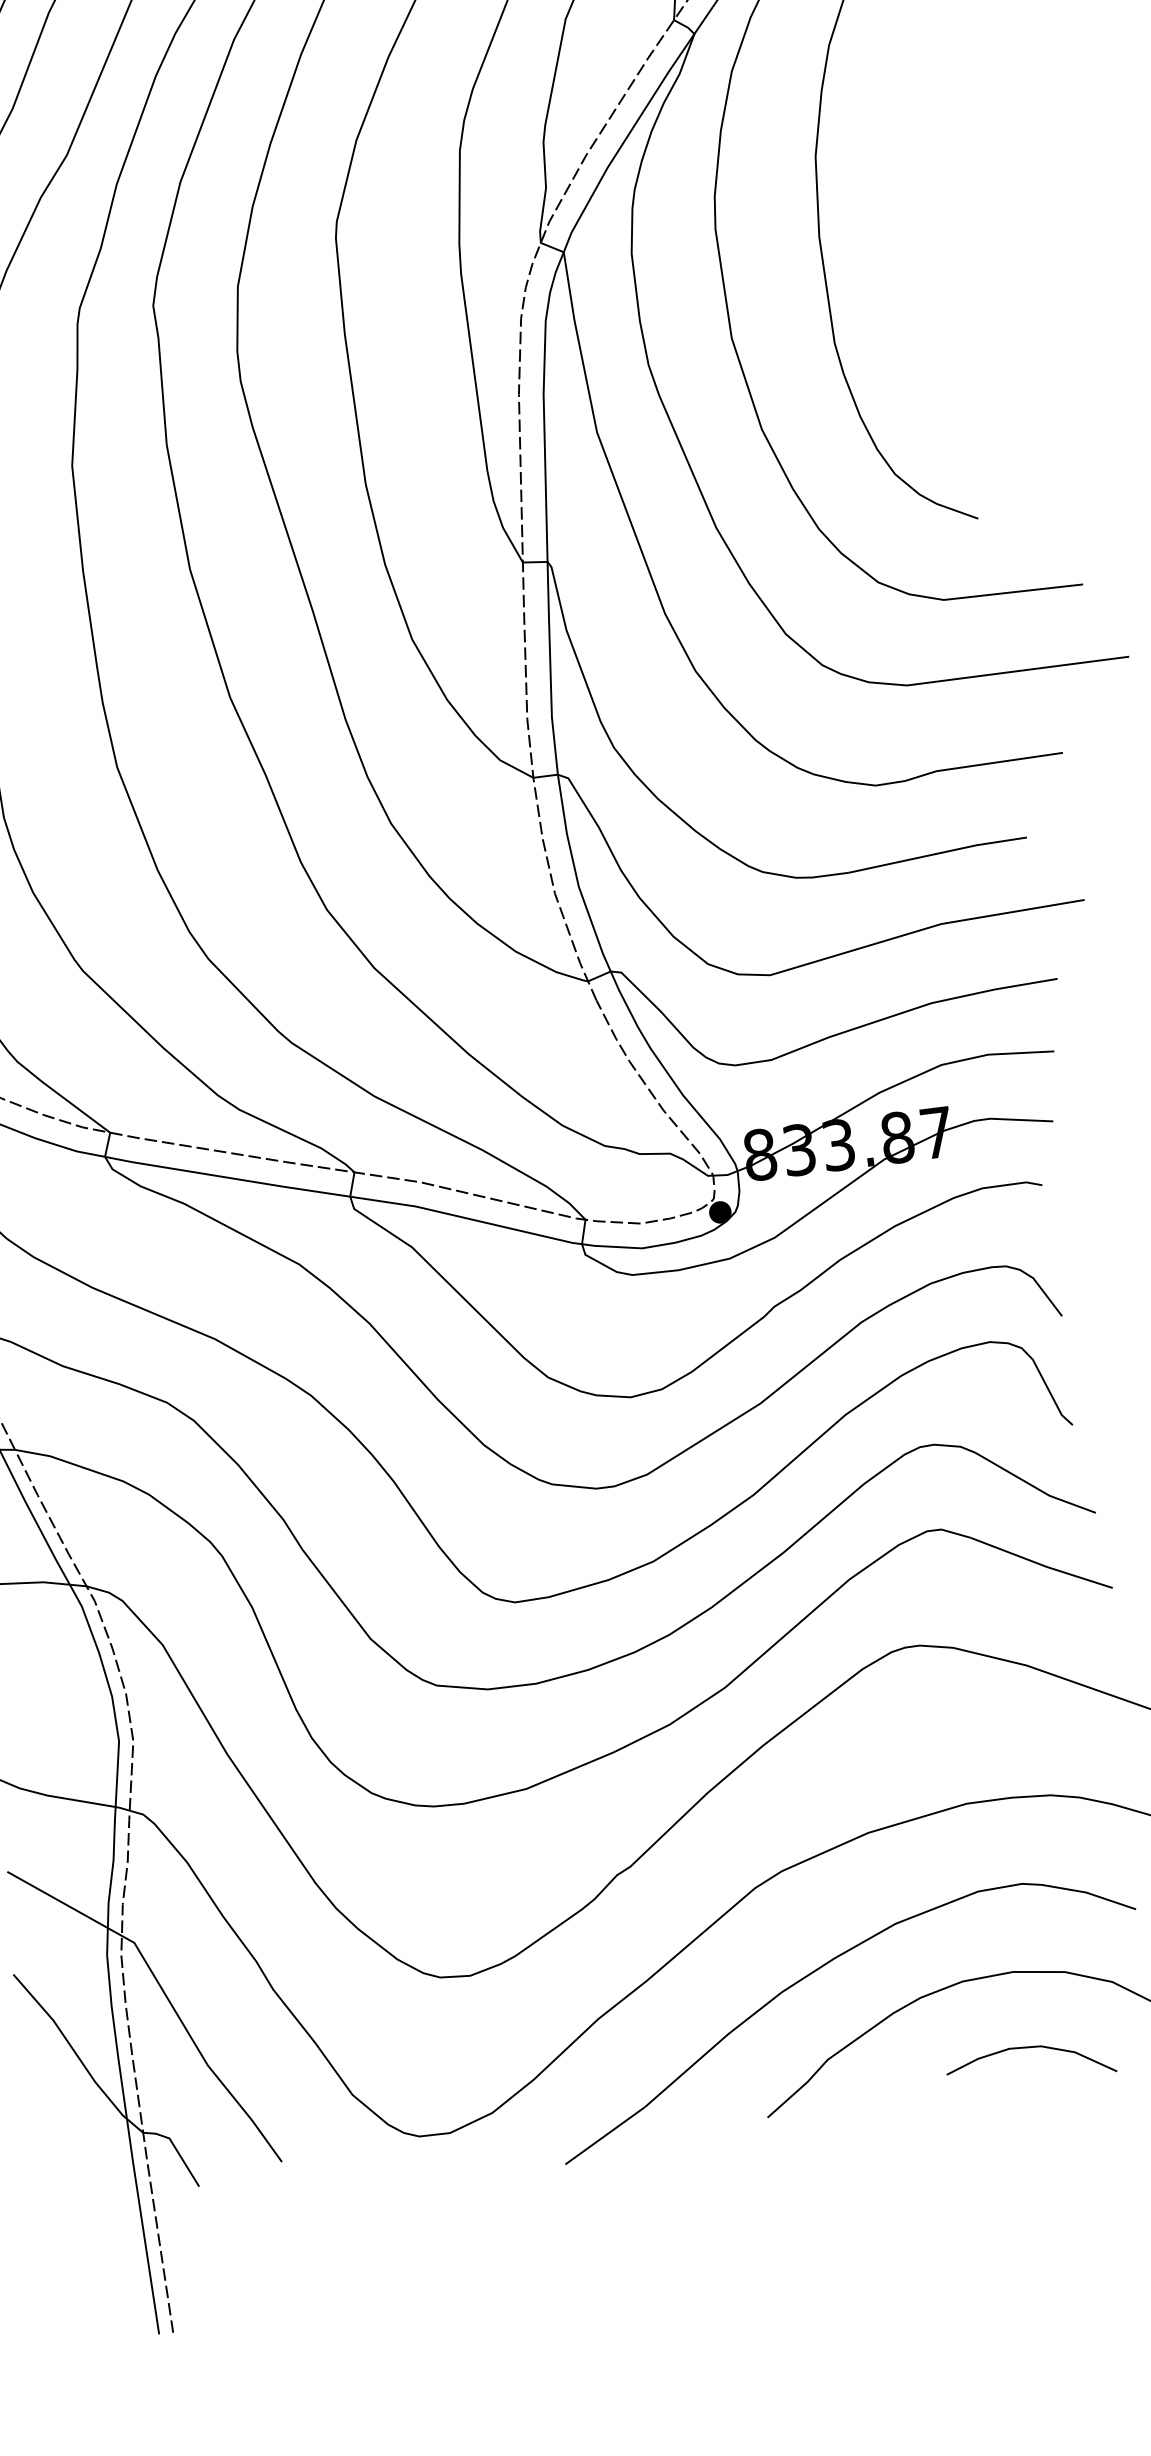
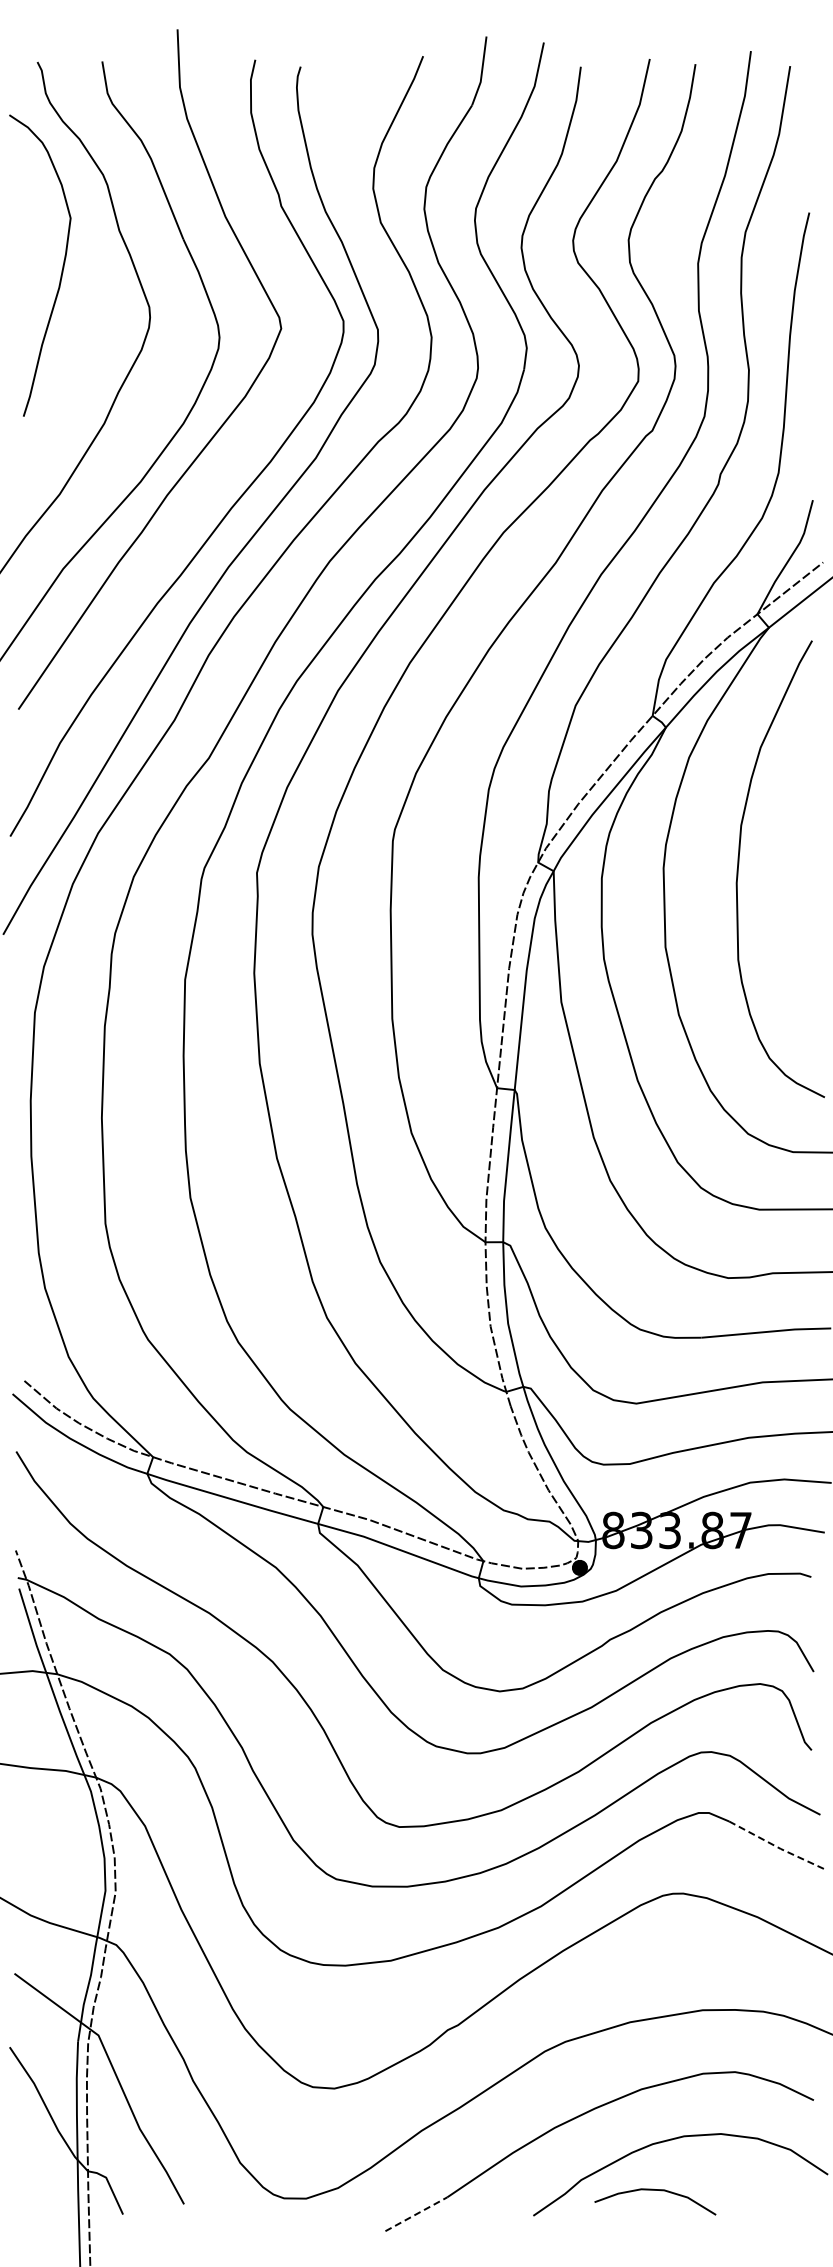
line: (1042, 1565) -> (777, 1847), solid -> dashed
curve: (1029, 2048) -> (655, 2190), moved
line: (605, 2135) -> (416, 2214), solid -> dashed

